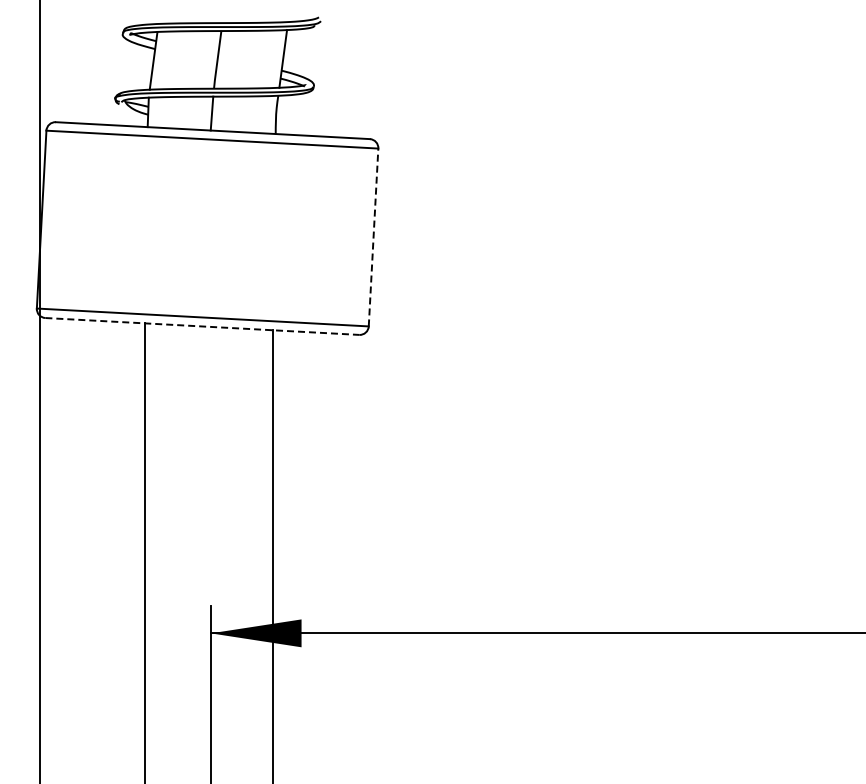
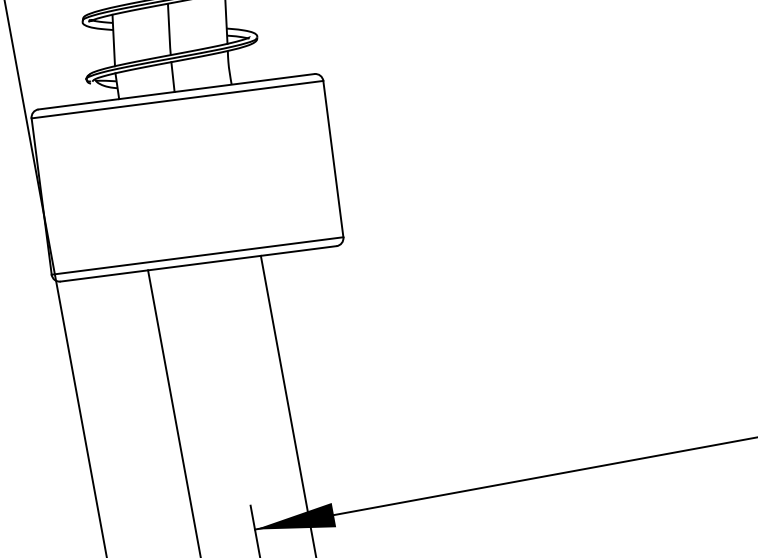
line: (373, 237) -> (333, 159), dashed -> solid
line: (202, 326) -> (198, 263), dashed -> solid

